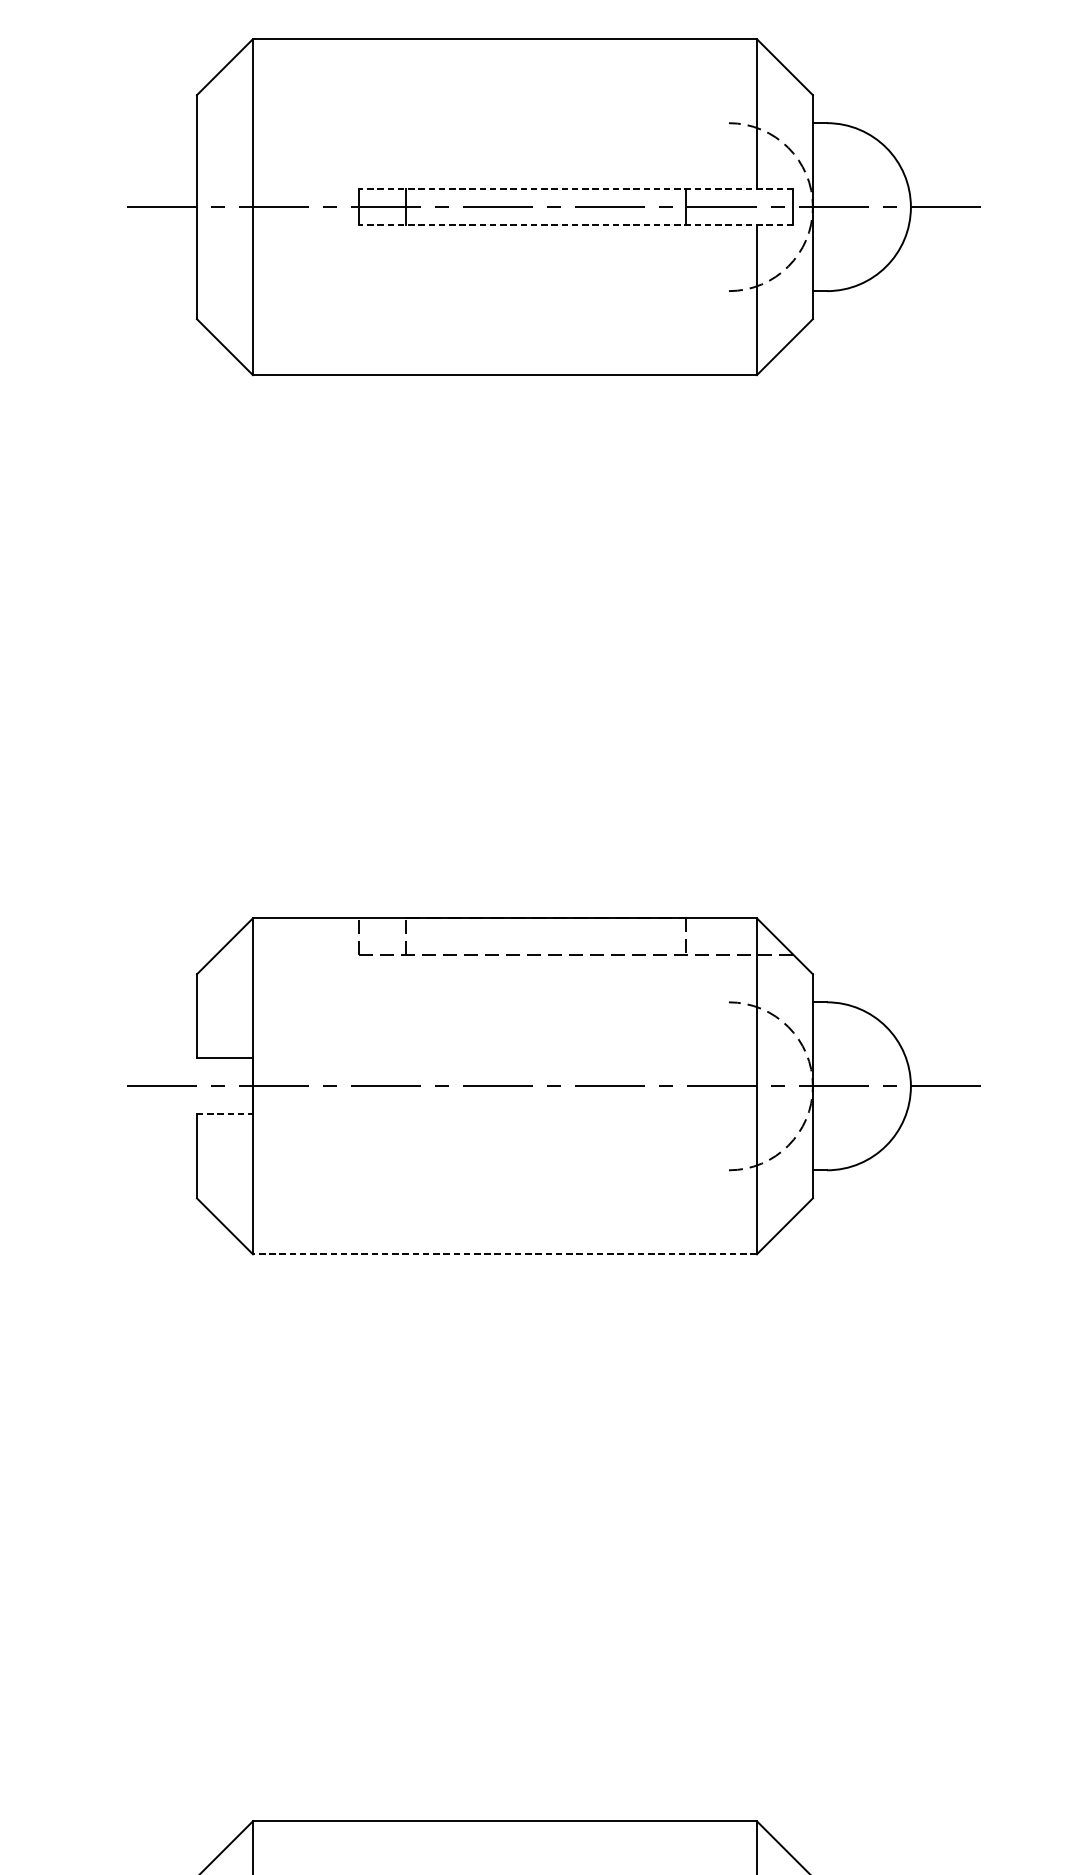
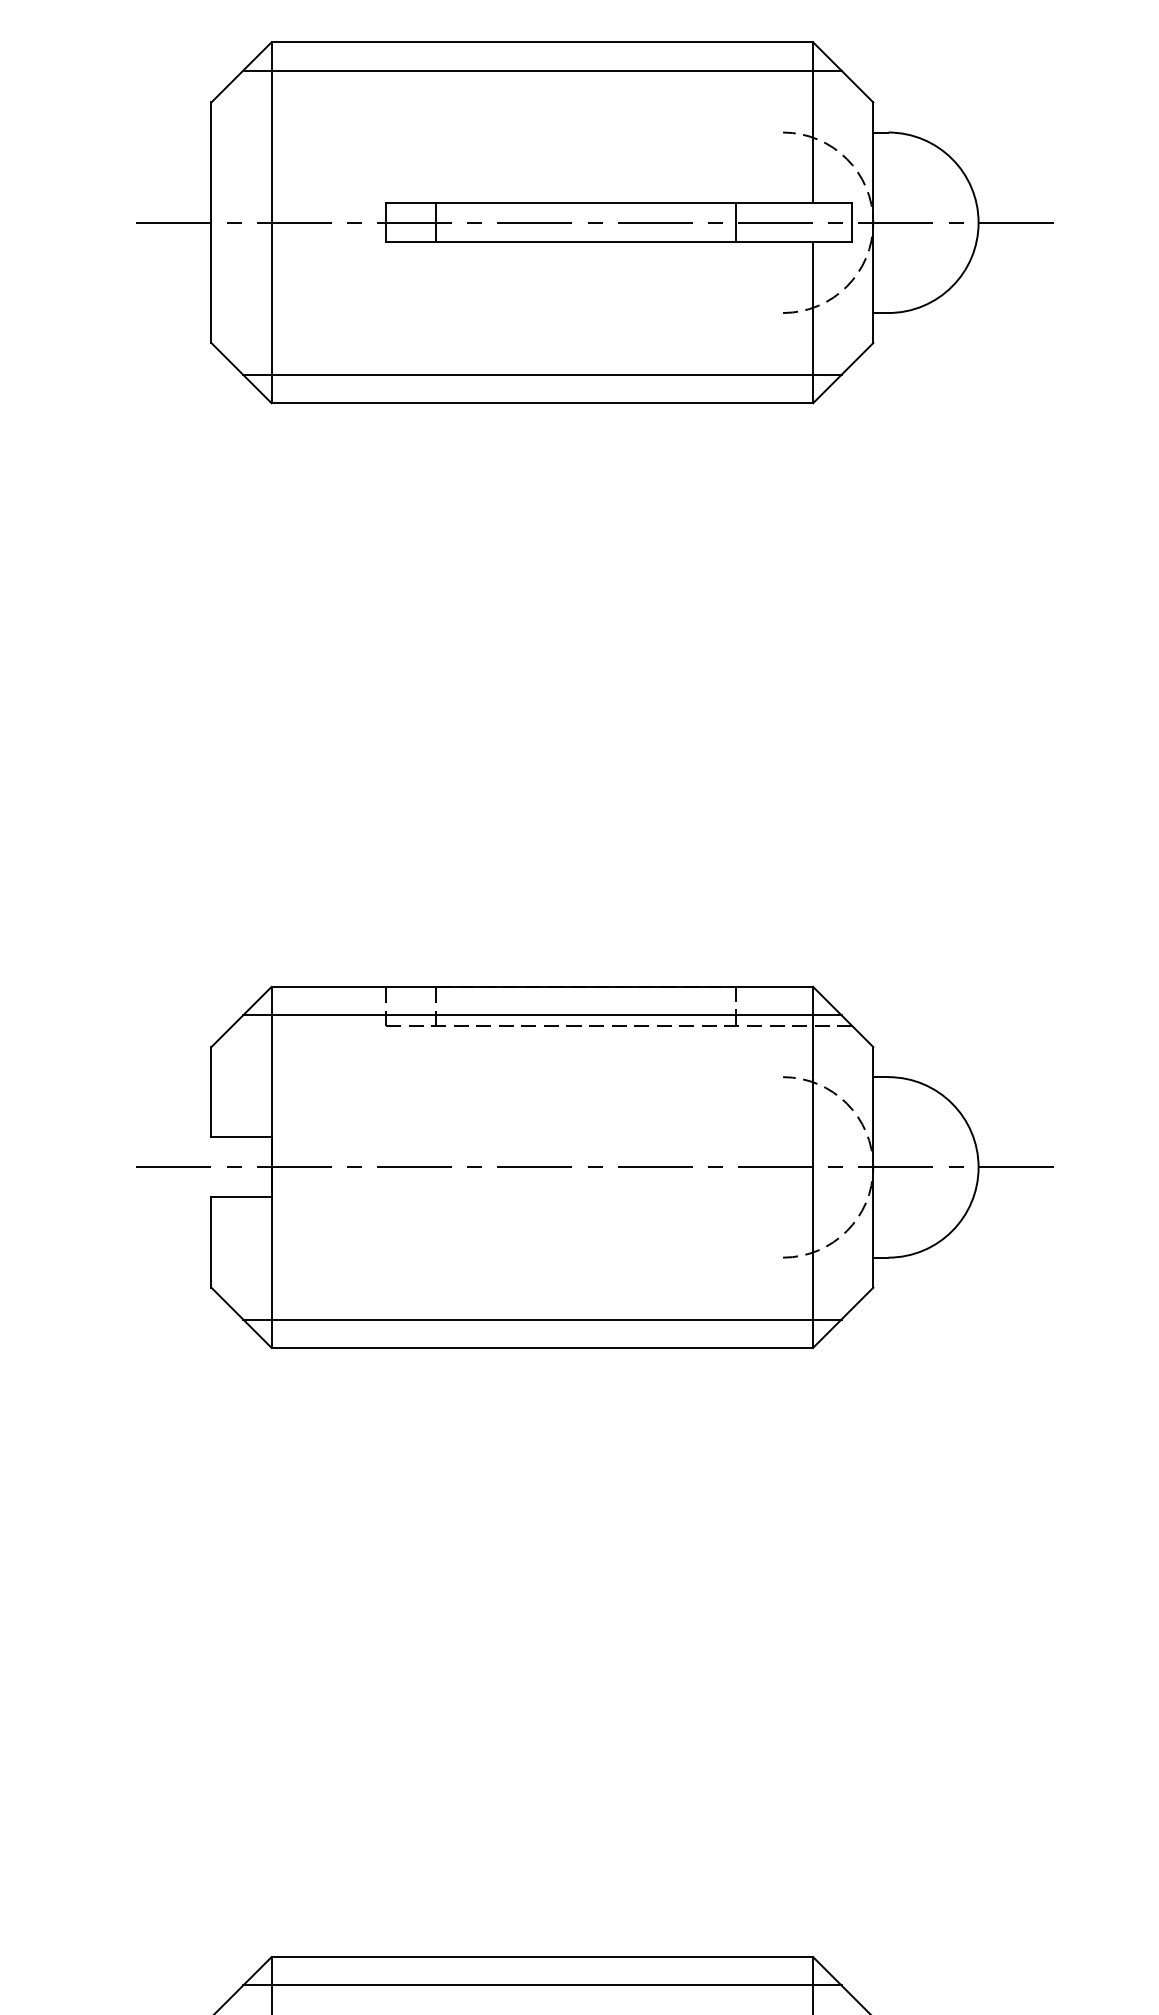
line: (505, 65) -> (542, 70), added
line: (575, 189) -> (618, 203), dashed -> solid
line: (575, 225) -> (618, 242), dashed -> solid
line: (505, 348) -> (542, 374), added
line: (505, 944) -> (542, 1015), added
line: (225, 1114) -> (242, 1197), dashed -> solid
line: (505, 1227) -> (542, 1319), added
line: (505, 1253) -> (542, 1347), dashed -> solid
line: (505, 1847) -> (542, 1985), added

